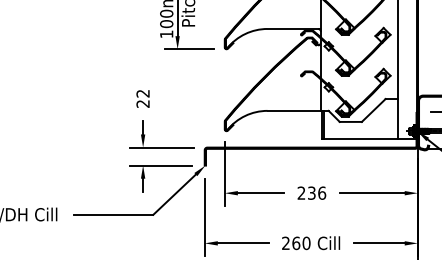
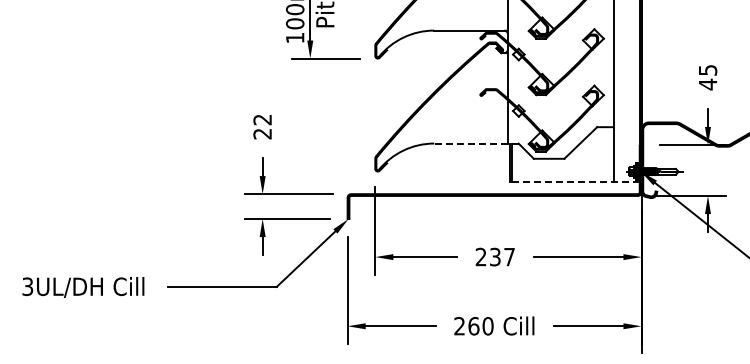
line: (297, 110) -> (475, 143), solid -> dashed
line: (369, 138) -> (574, 181), solid -> dashed
text: (322, 192) -> (509, 256), 236 -> 237

